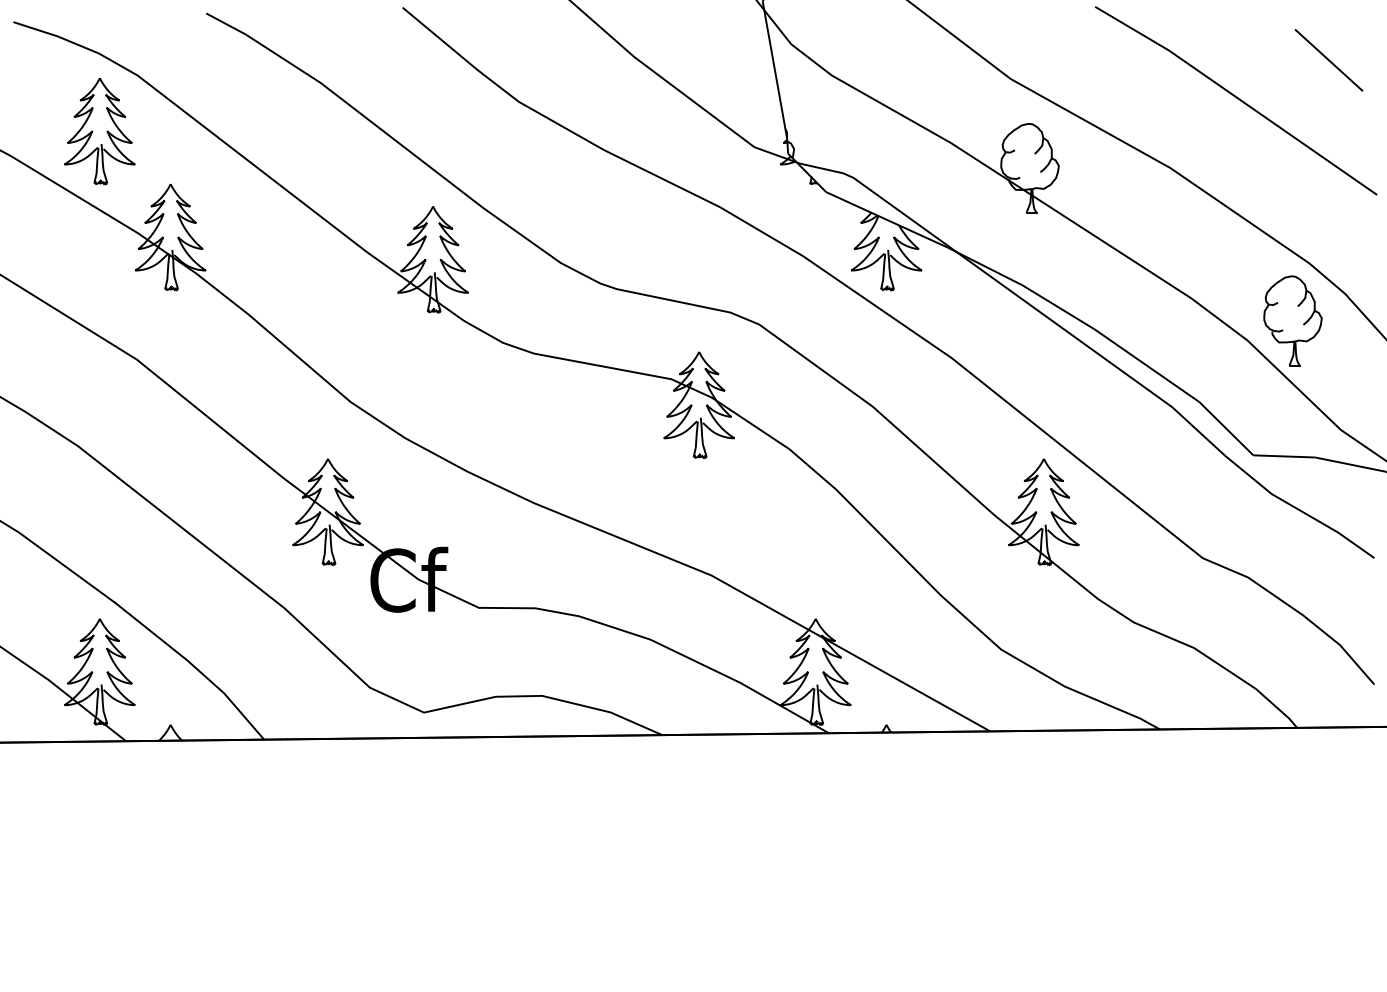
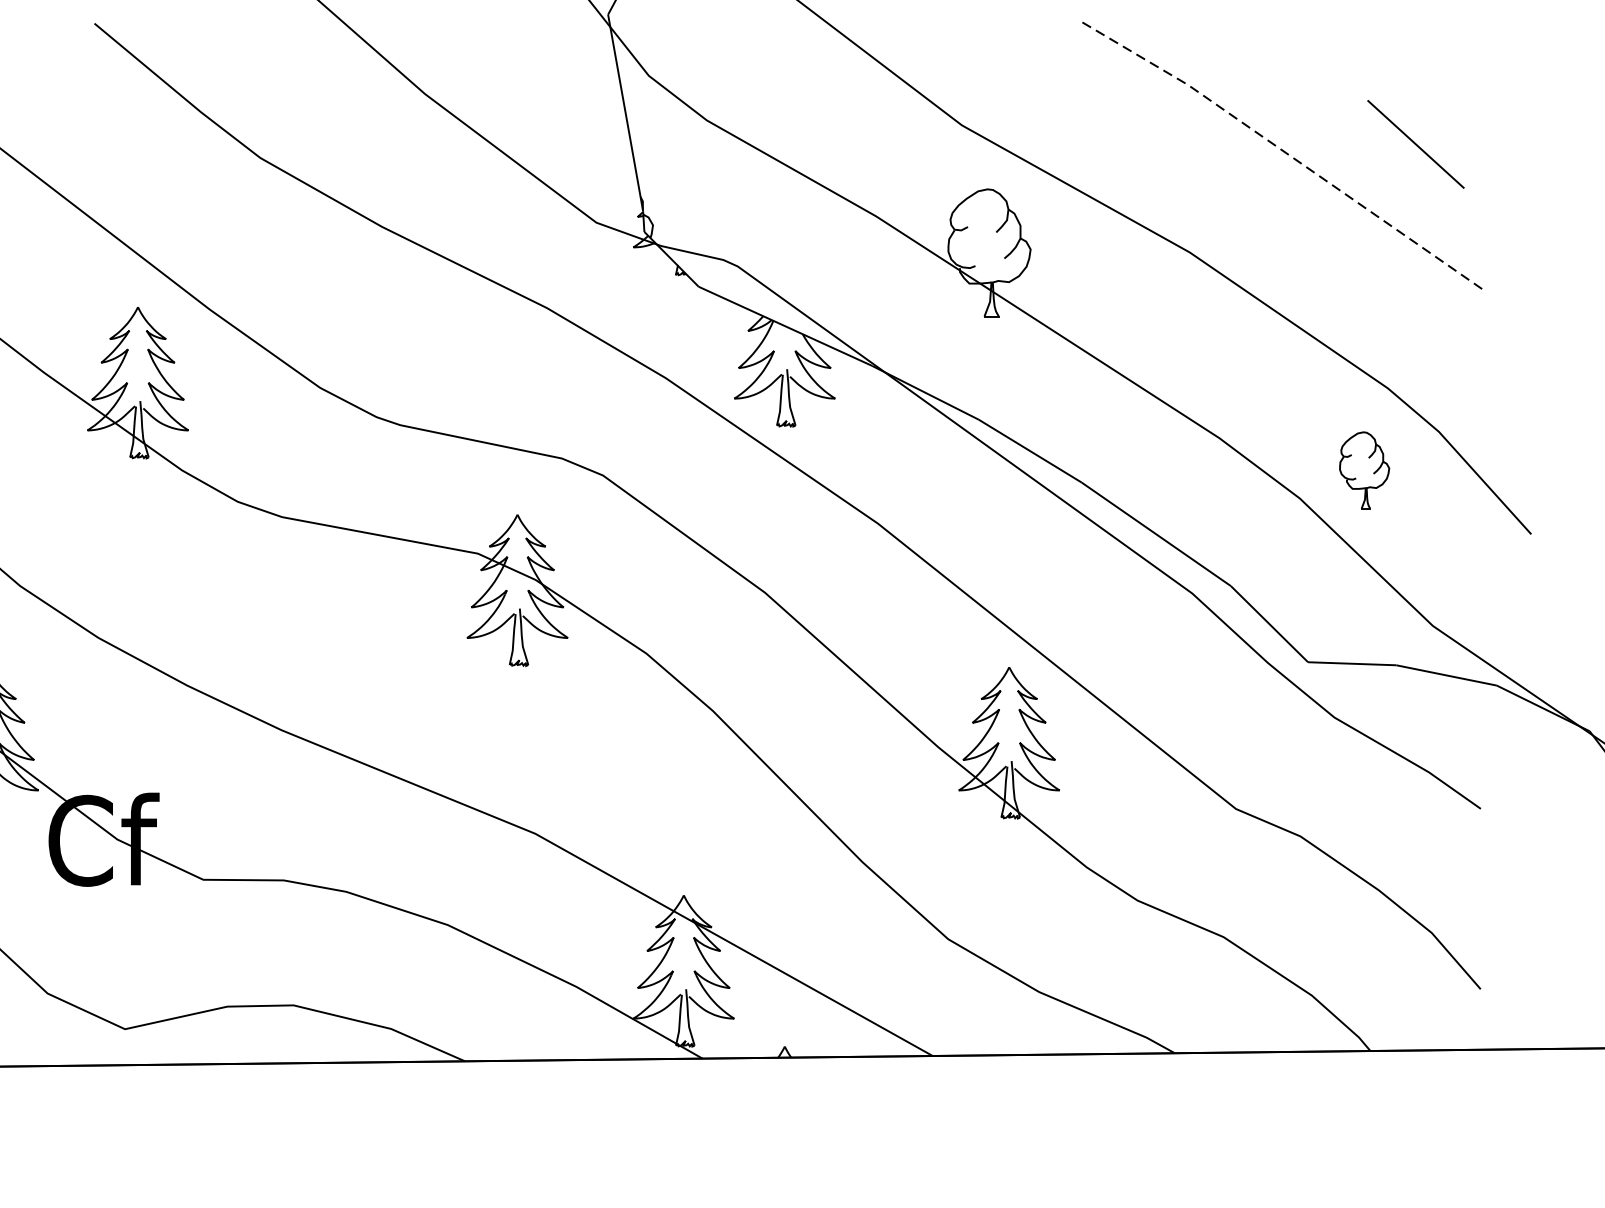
line: (1328, 60) -> (1415, 144), moved
line: (1237, 98) -> (1285, 153), solid -> dashed
part: (1292, 320) -> (1363, 469), size x0.6

